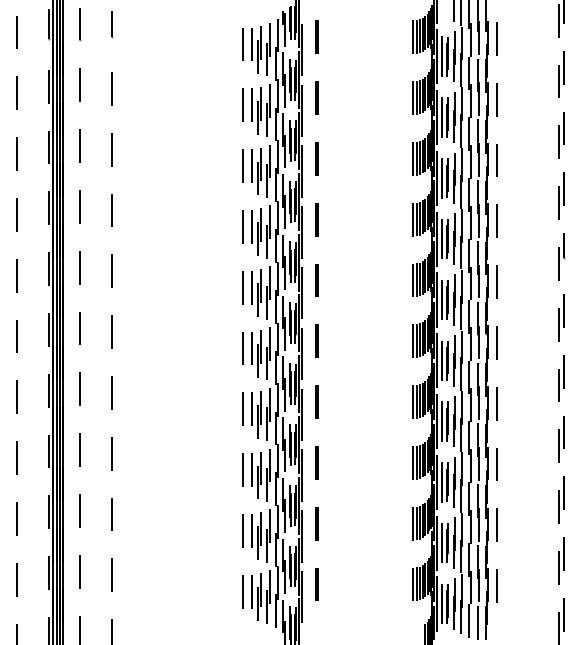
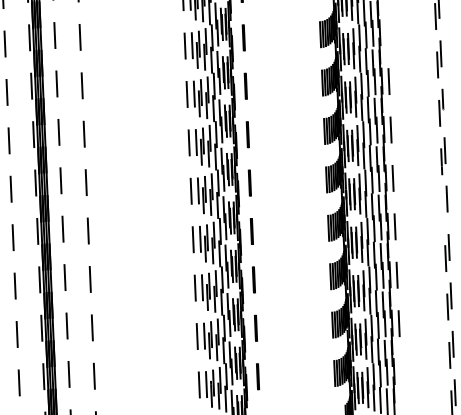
line: (496, 160) -> (386, 33), removed
line: (558, 385) -> (443, 210), removed
line: (496, 586) -> (400, 372), removed

